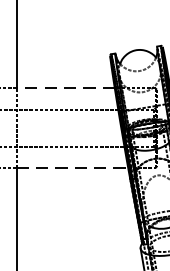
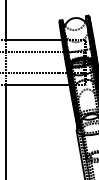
line: (66, 87) -> (34, 39), dashed -> solid
line: (71, 168) -> (37, 85), dashed -> solid

